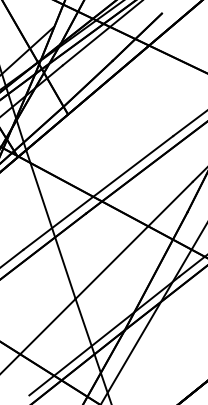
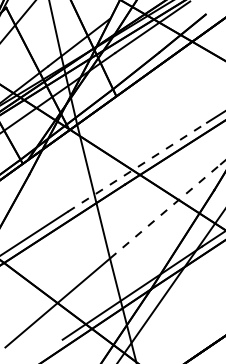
line: (98, 193) -> (137, 167), solid -> dashed
line: (134, 240) -> (165, 211), solid -> dashed

